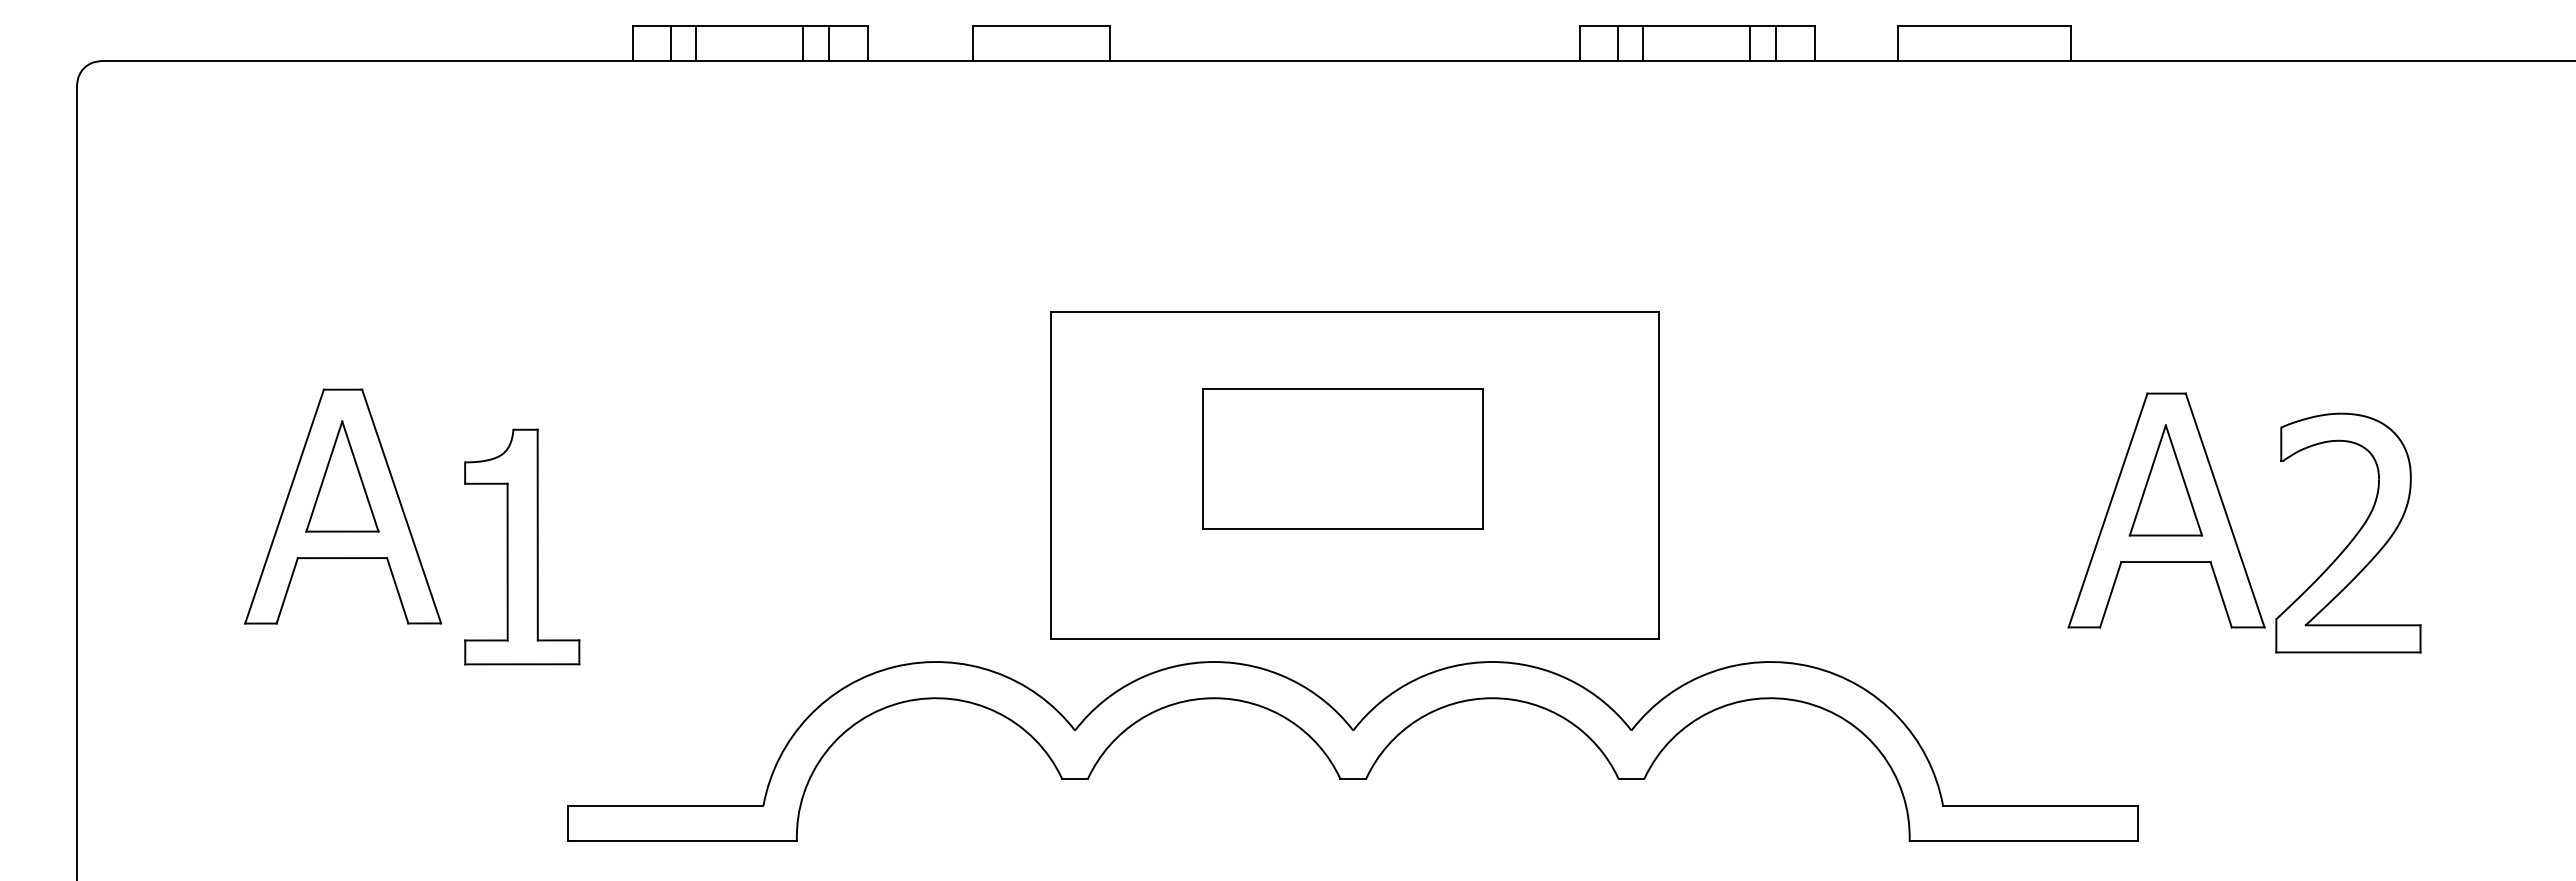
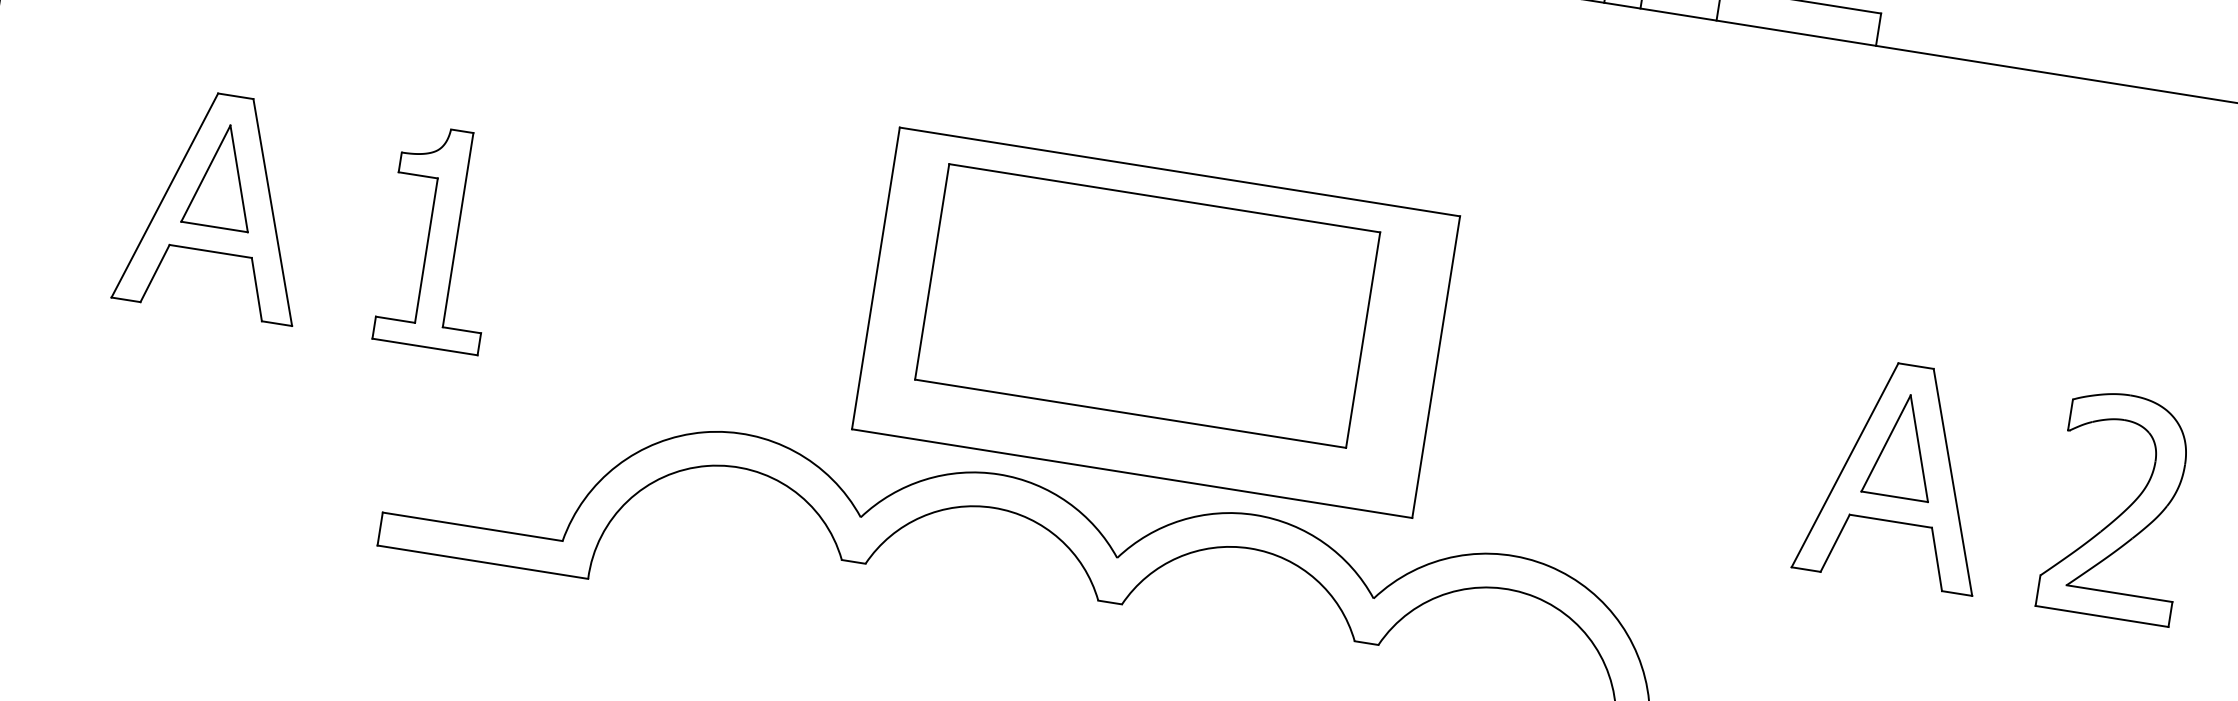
part: (1342, 458) -> (1146, 305), size x1.67
part: (2354, 535) -> (2124, 509), moved
part: (522, 546) -> (442, 238), moved

